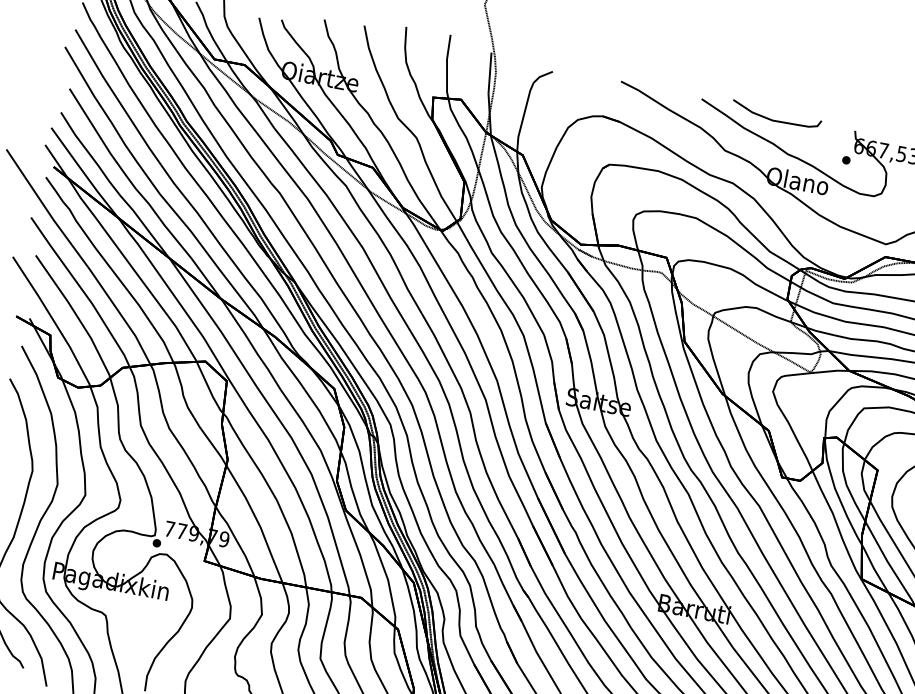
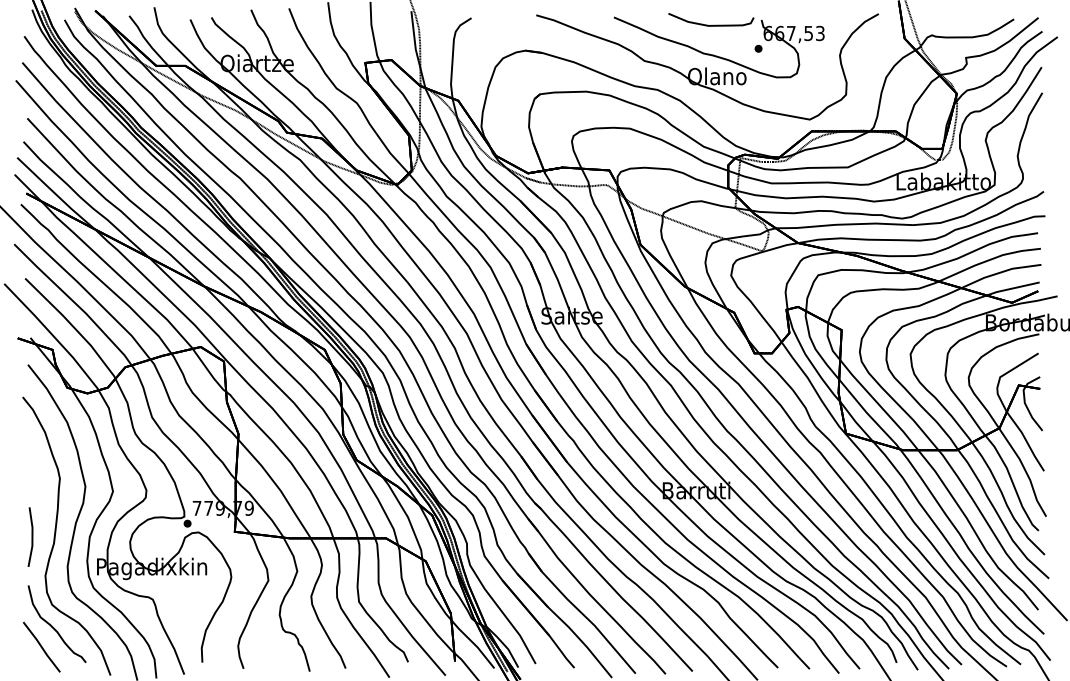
curve: (778, 120) -> (713, 24), moved

